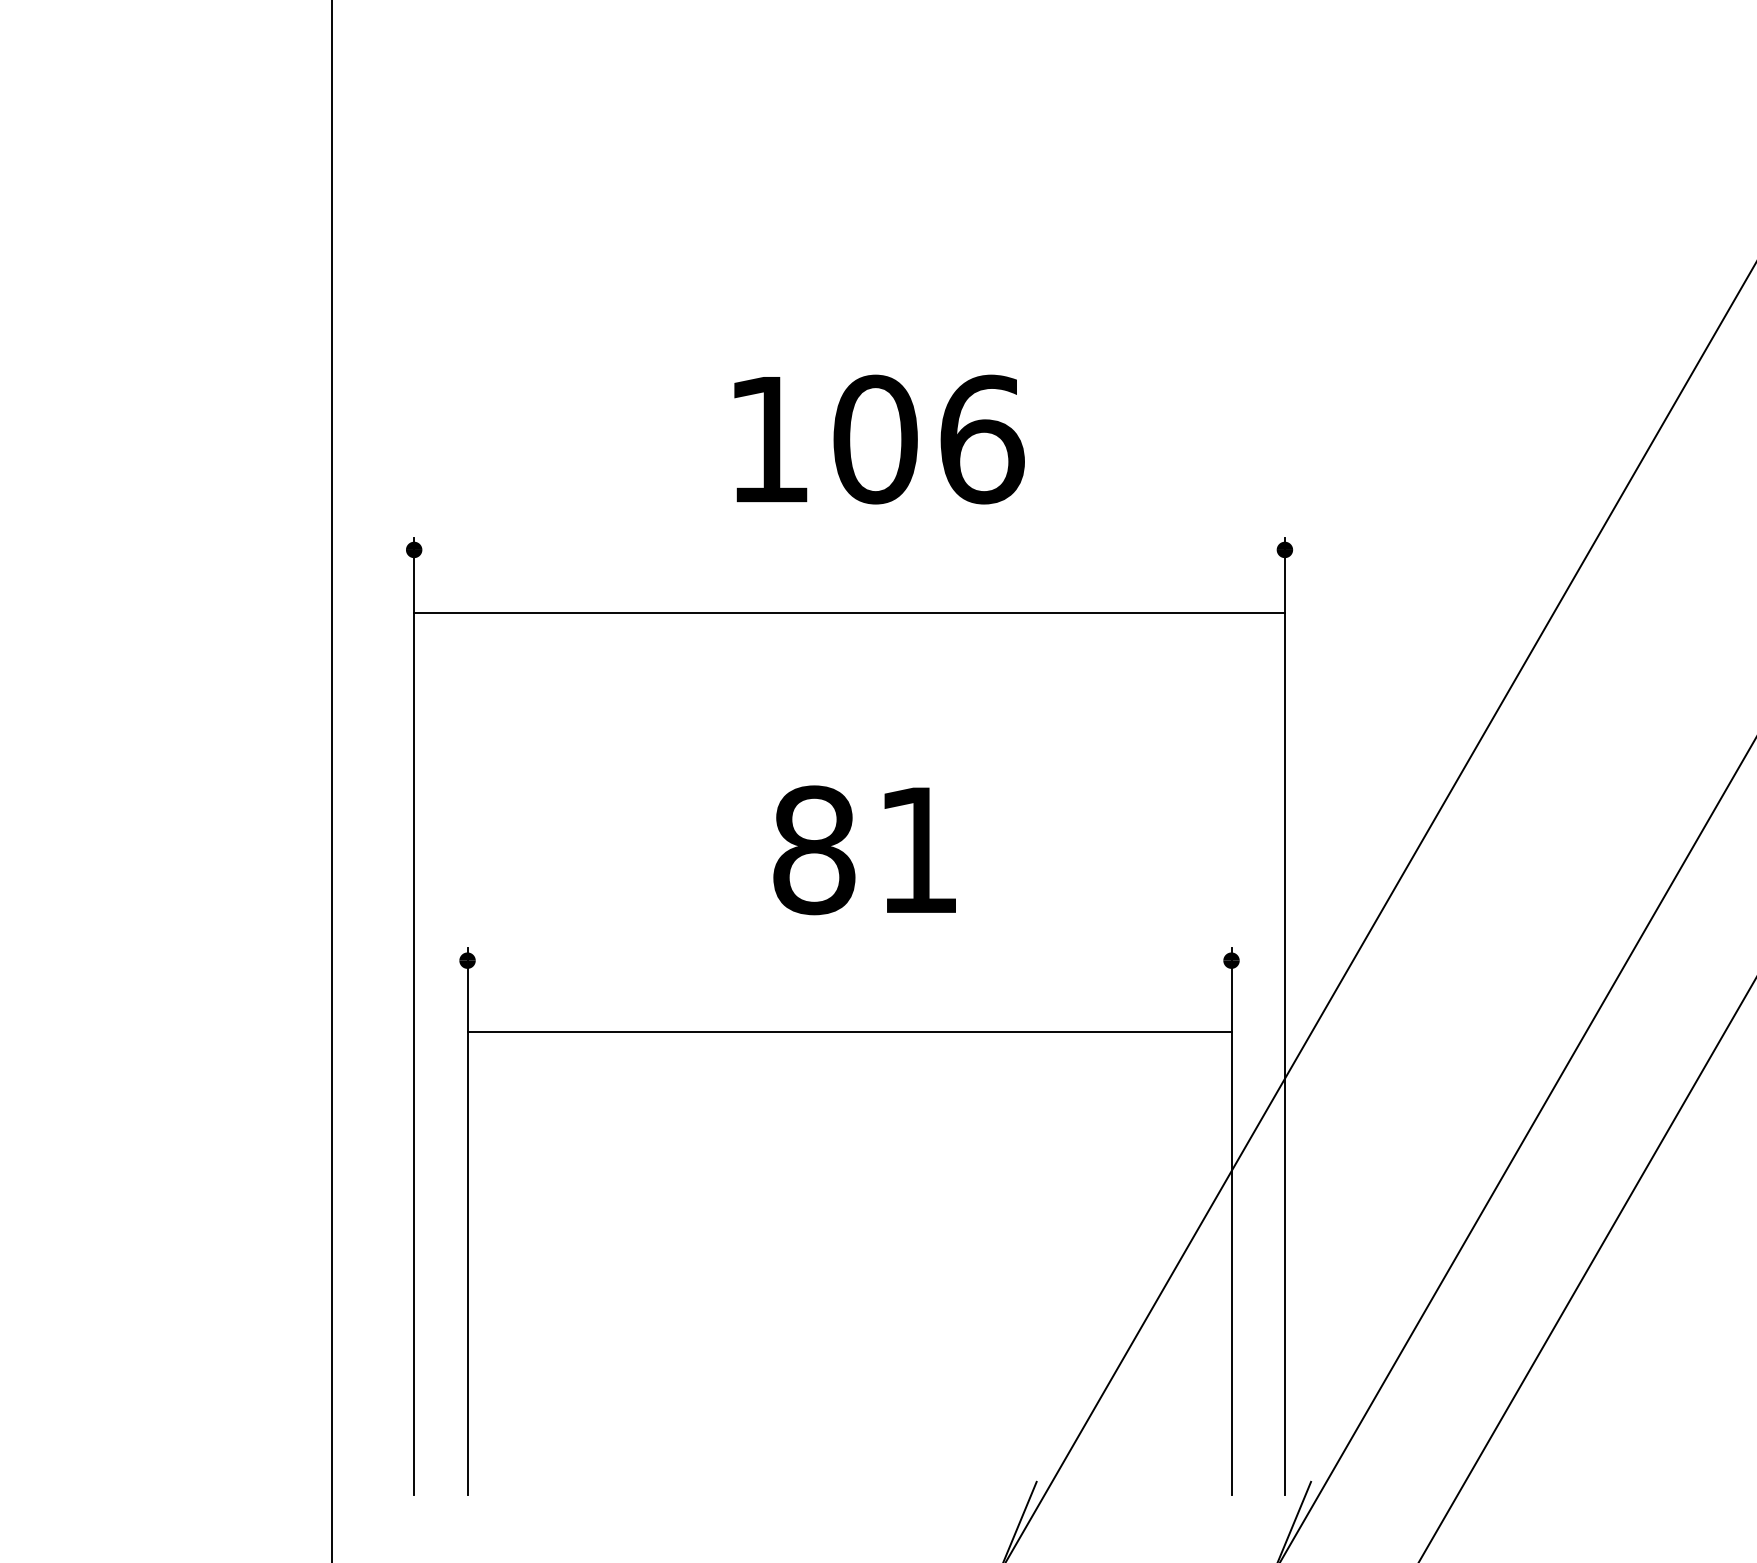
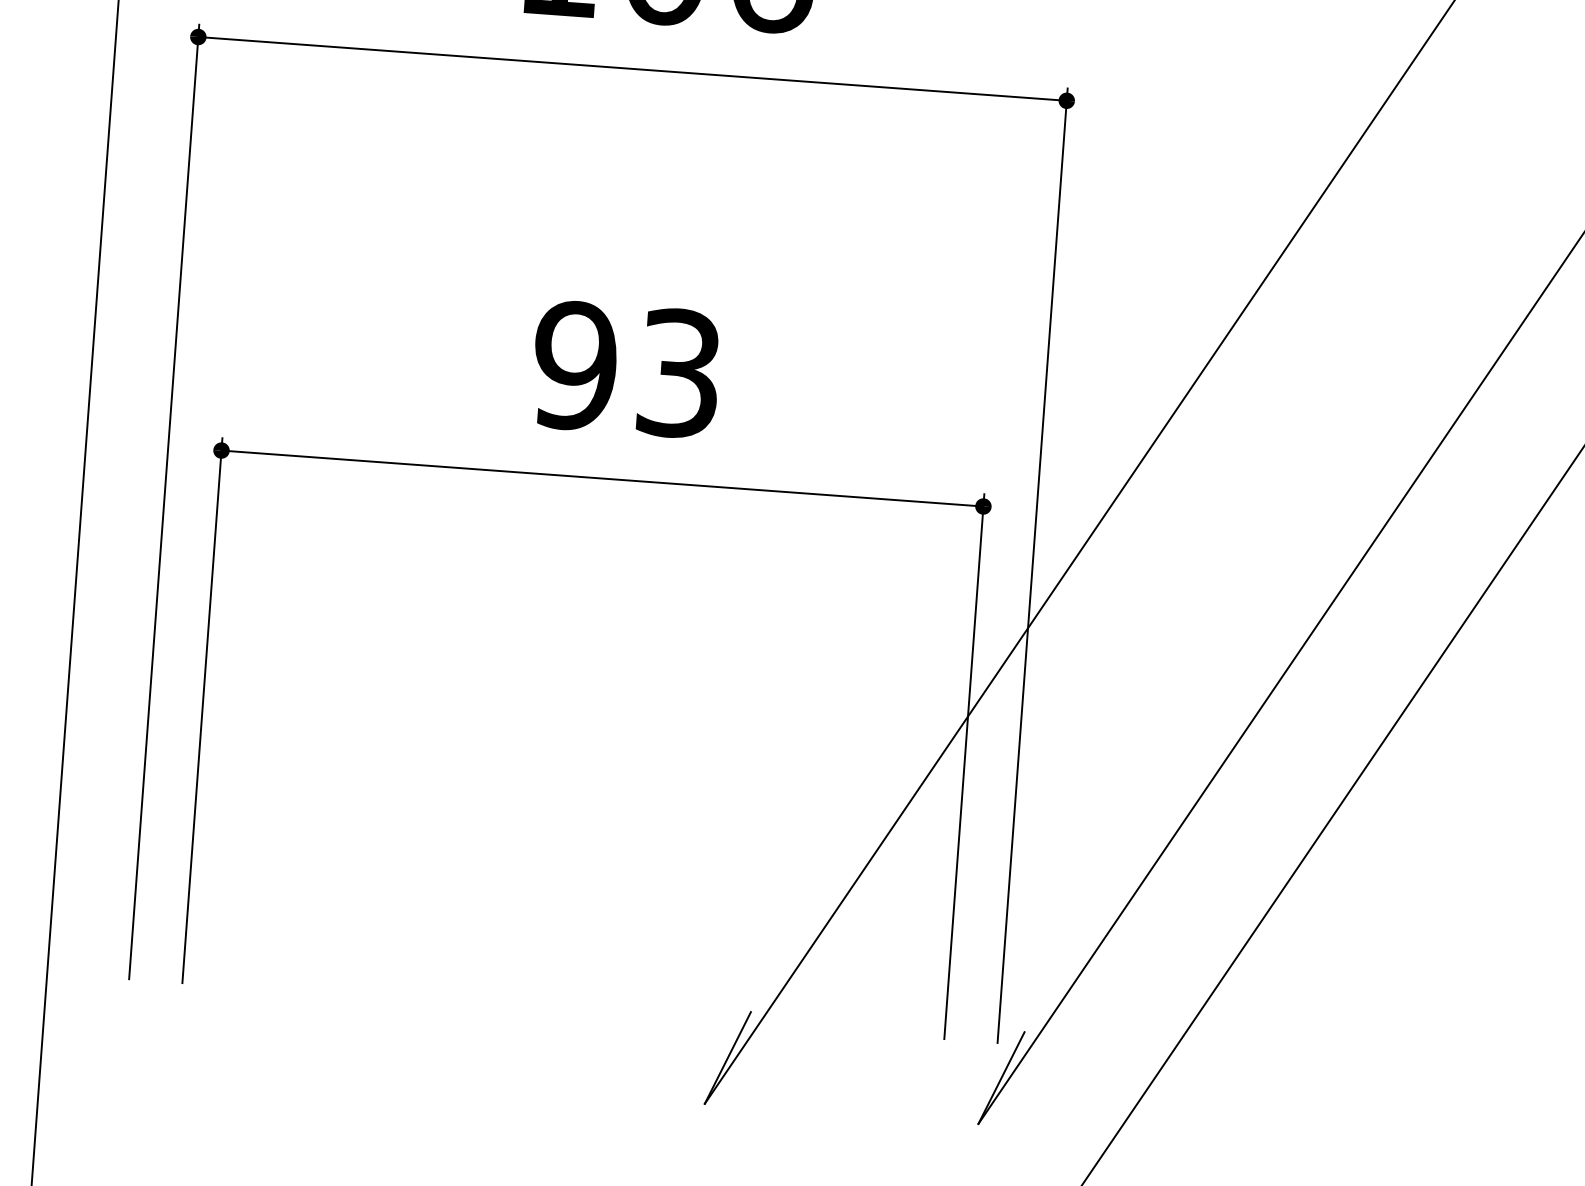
line: (849, 612) -> (632, 68), moved
text: (864, 850) -> (625, 369), 81 -> 93
line: (849, 1031) -> (602, 478), moved

